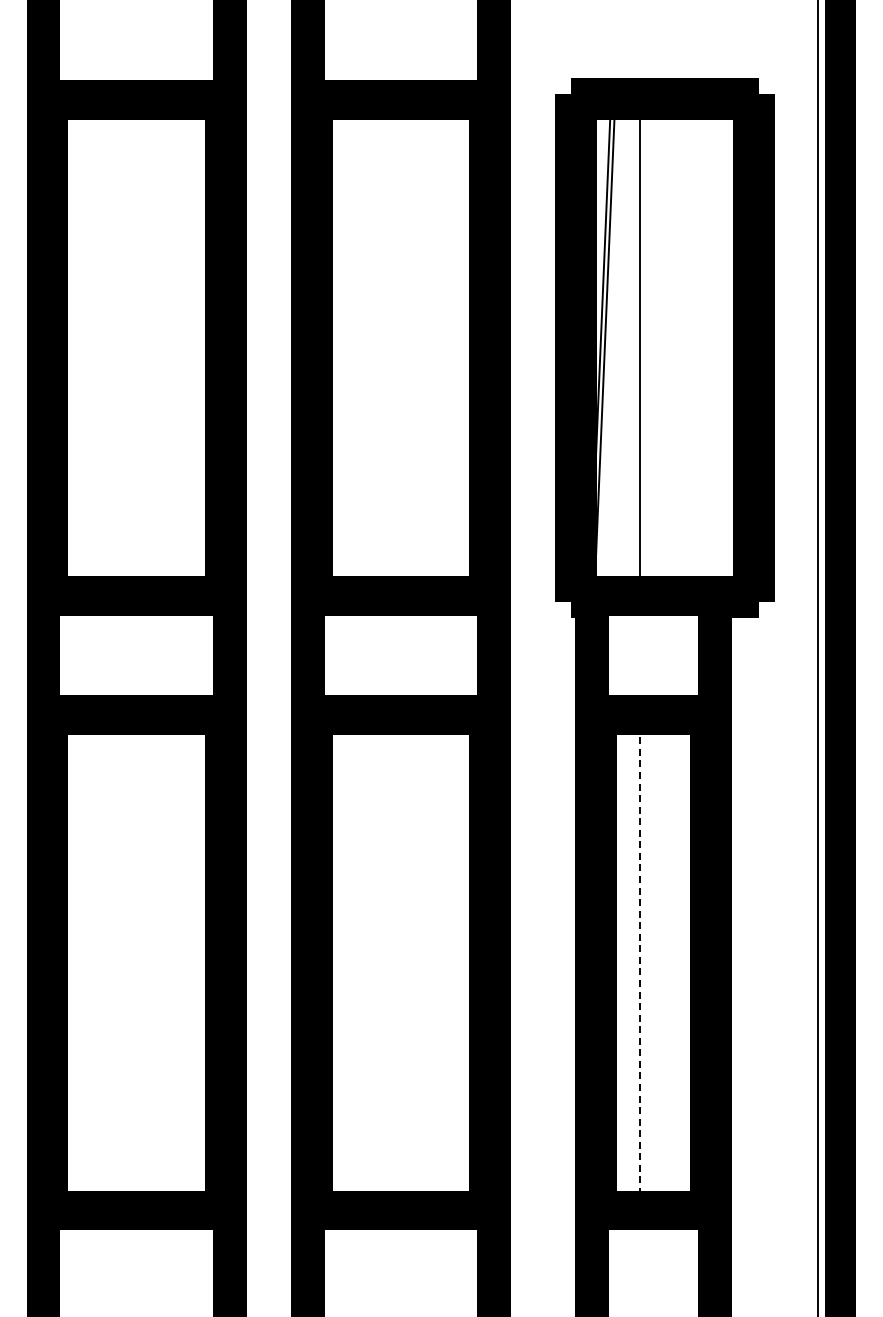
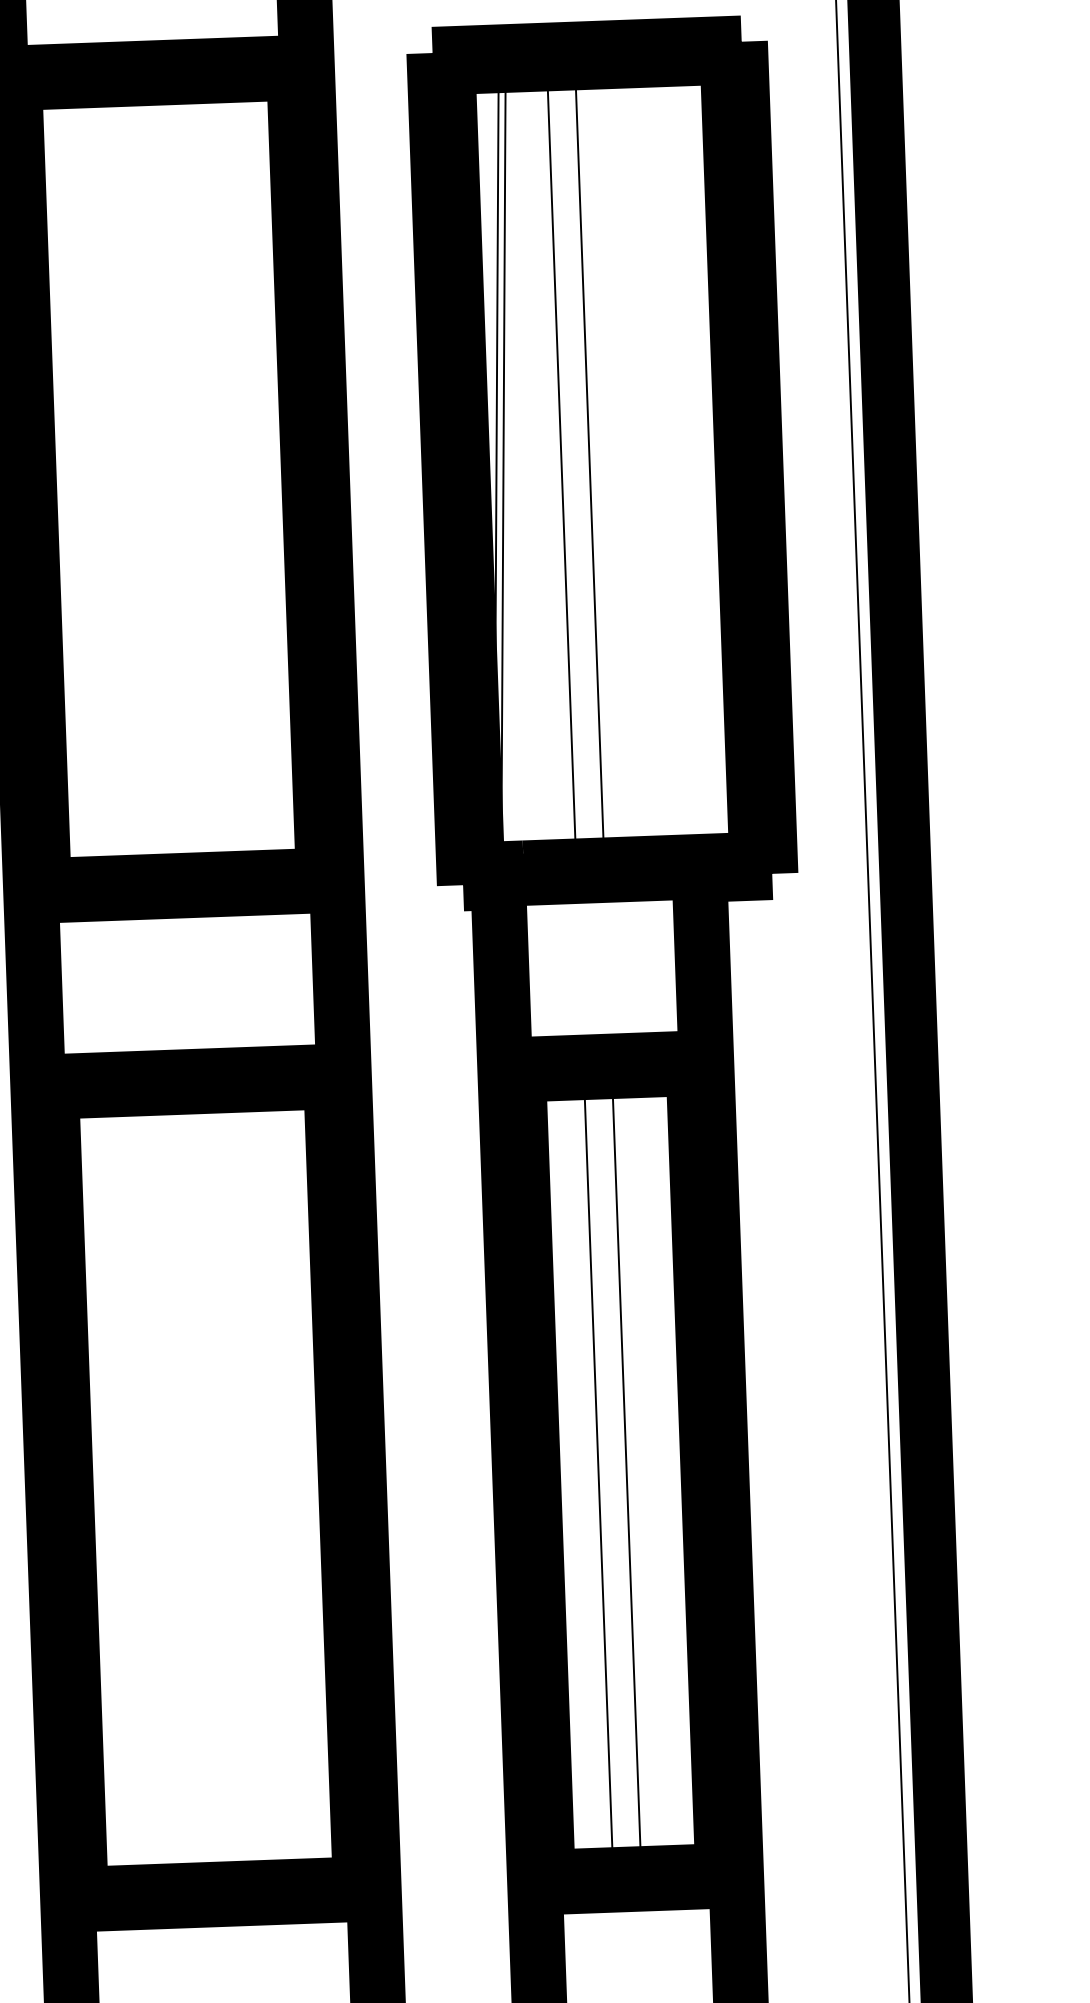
line: (657, 347) -> (589, 463), added
line: (640, 962) -> (598, 1473), dashed -> solid
line: (657, 962) -> (626, 1472), added

